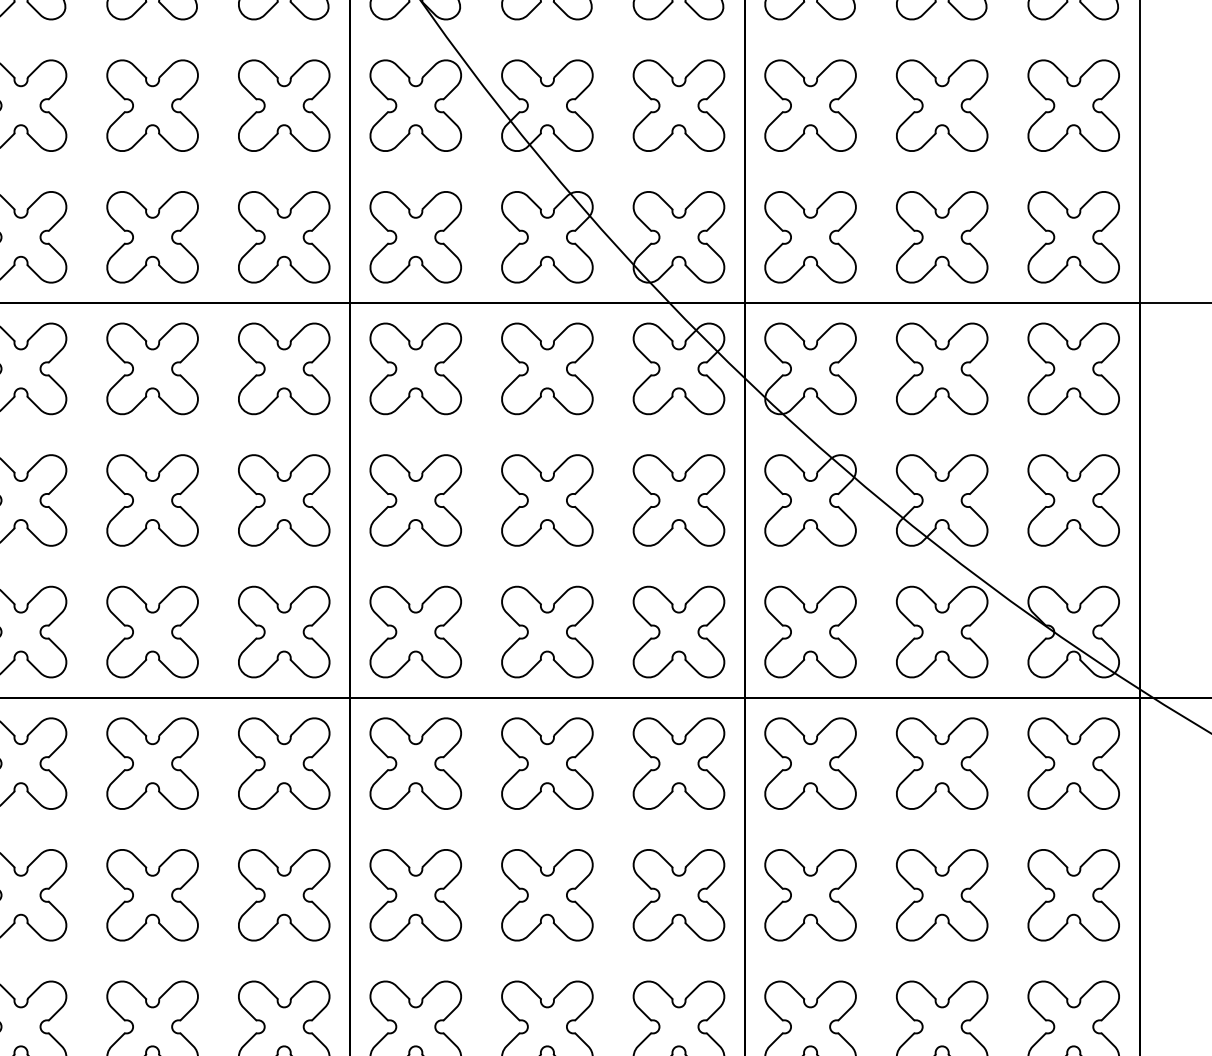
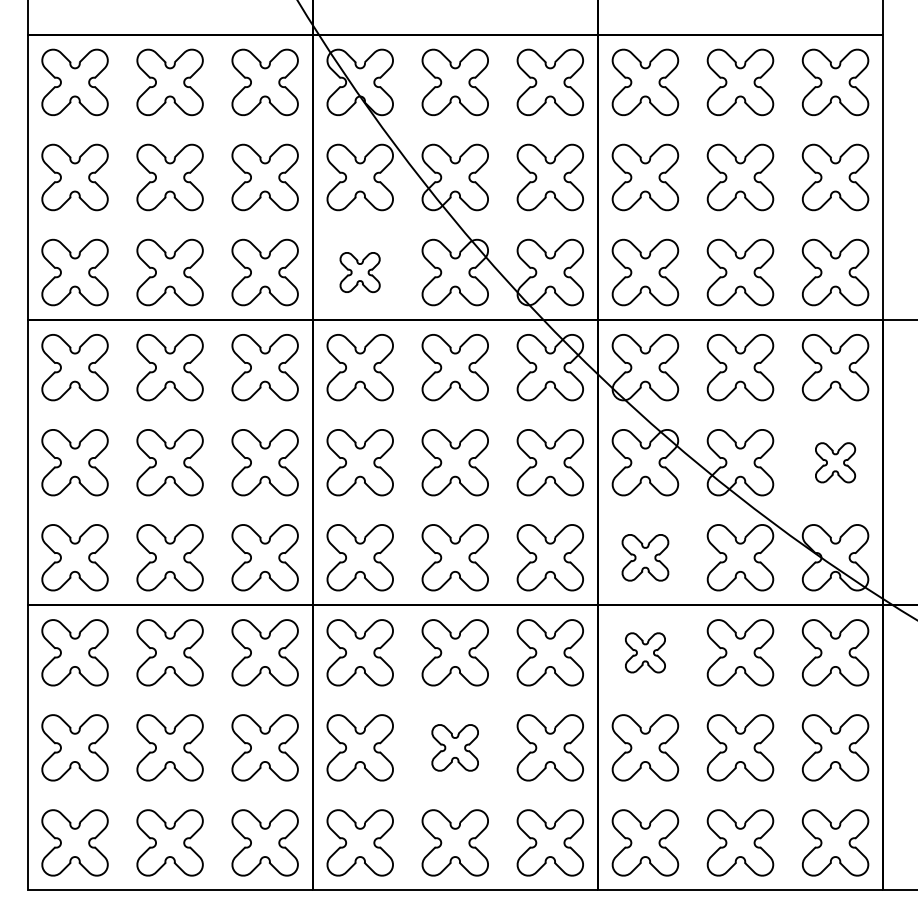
part: (414, 237) -> (359, 272), size x0.6
part: (1073, 500) -> (835, 462), size x0.6
part: (810, 631) -> (645, 557), size x0.7
part: (810, 763) -> (645, 652), size x0.6
part: (546, 894) -> (454, 747), size x0.7

